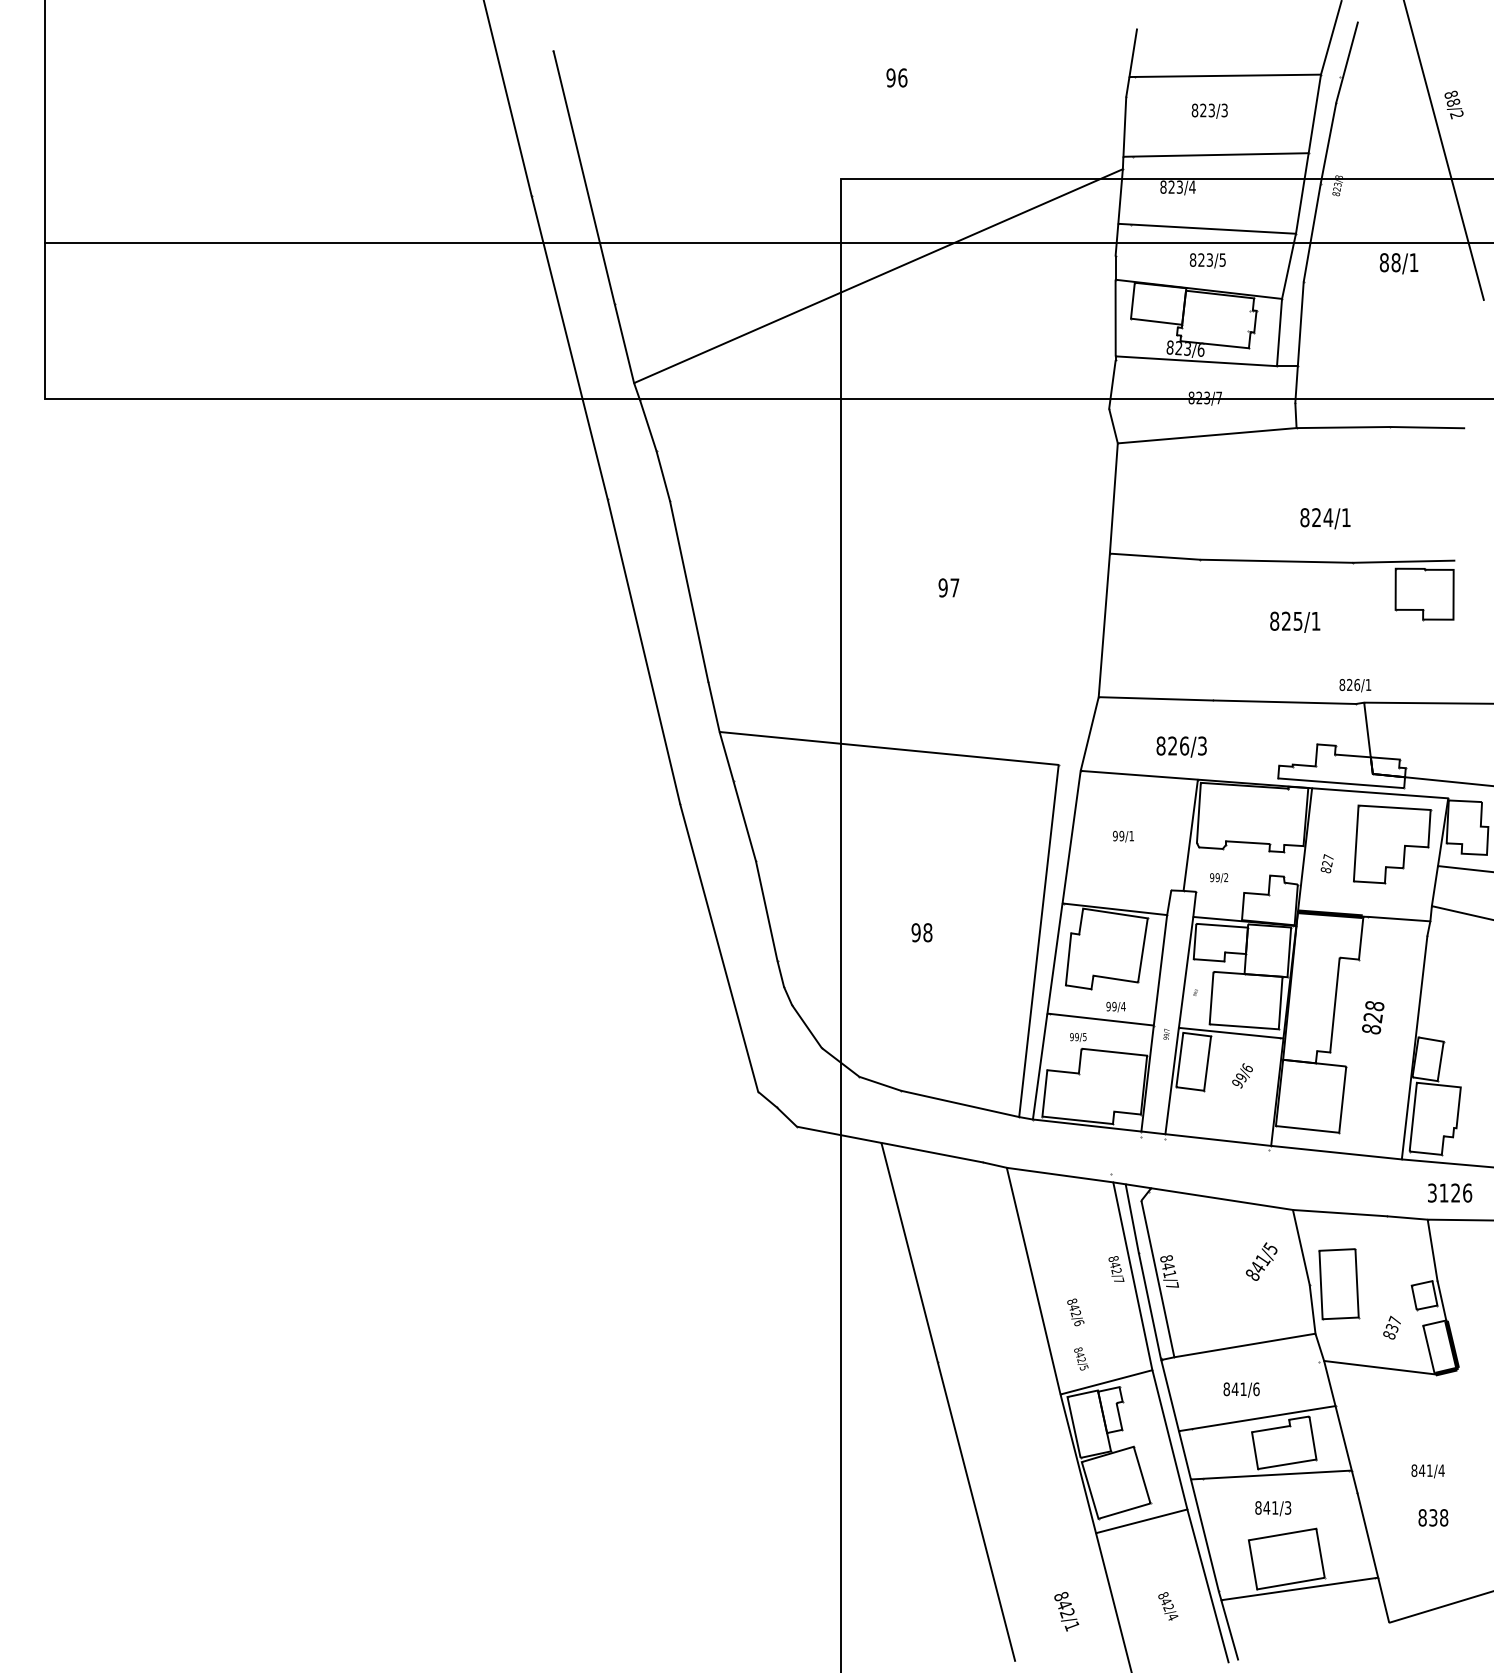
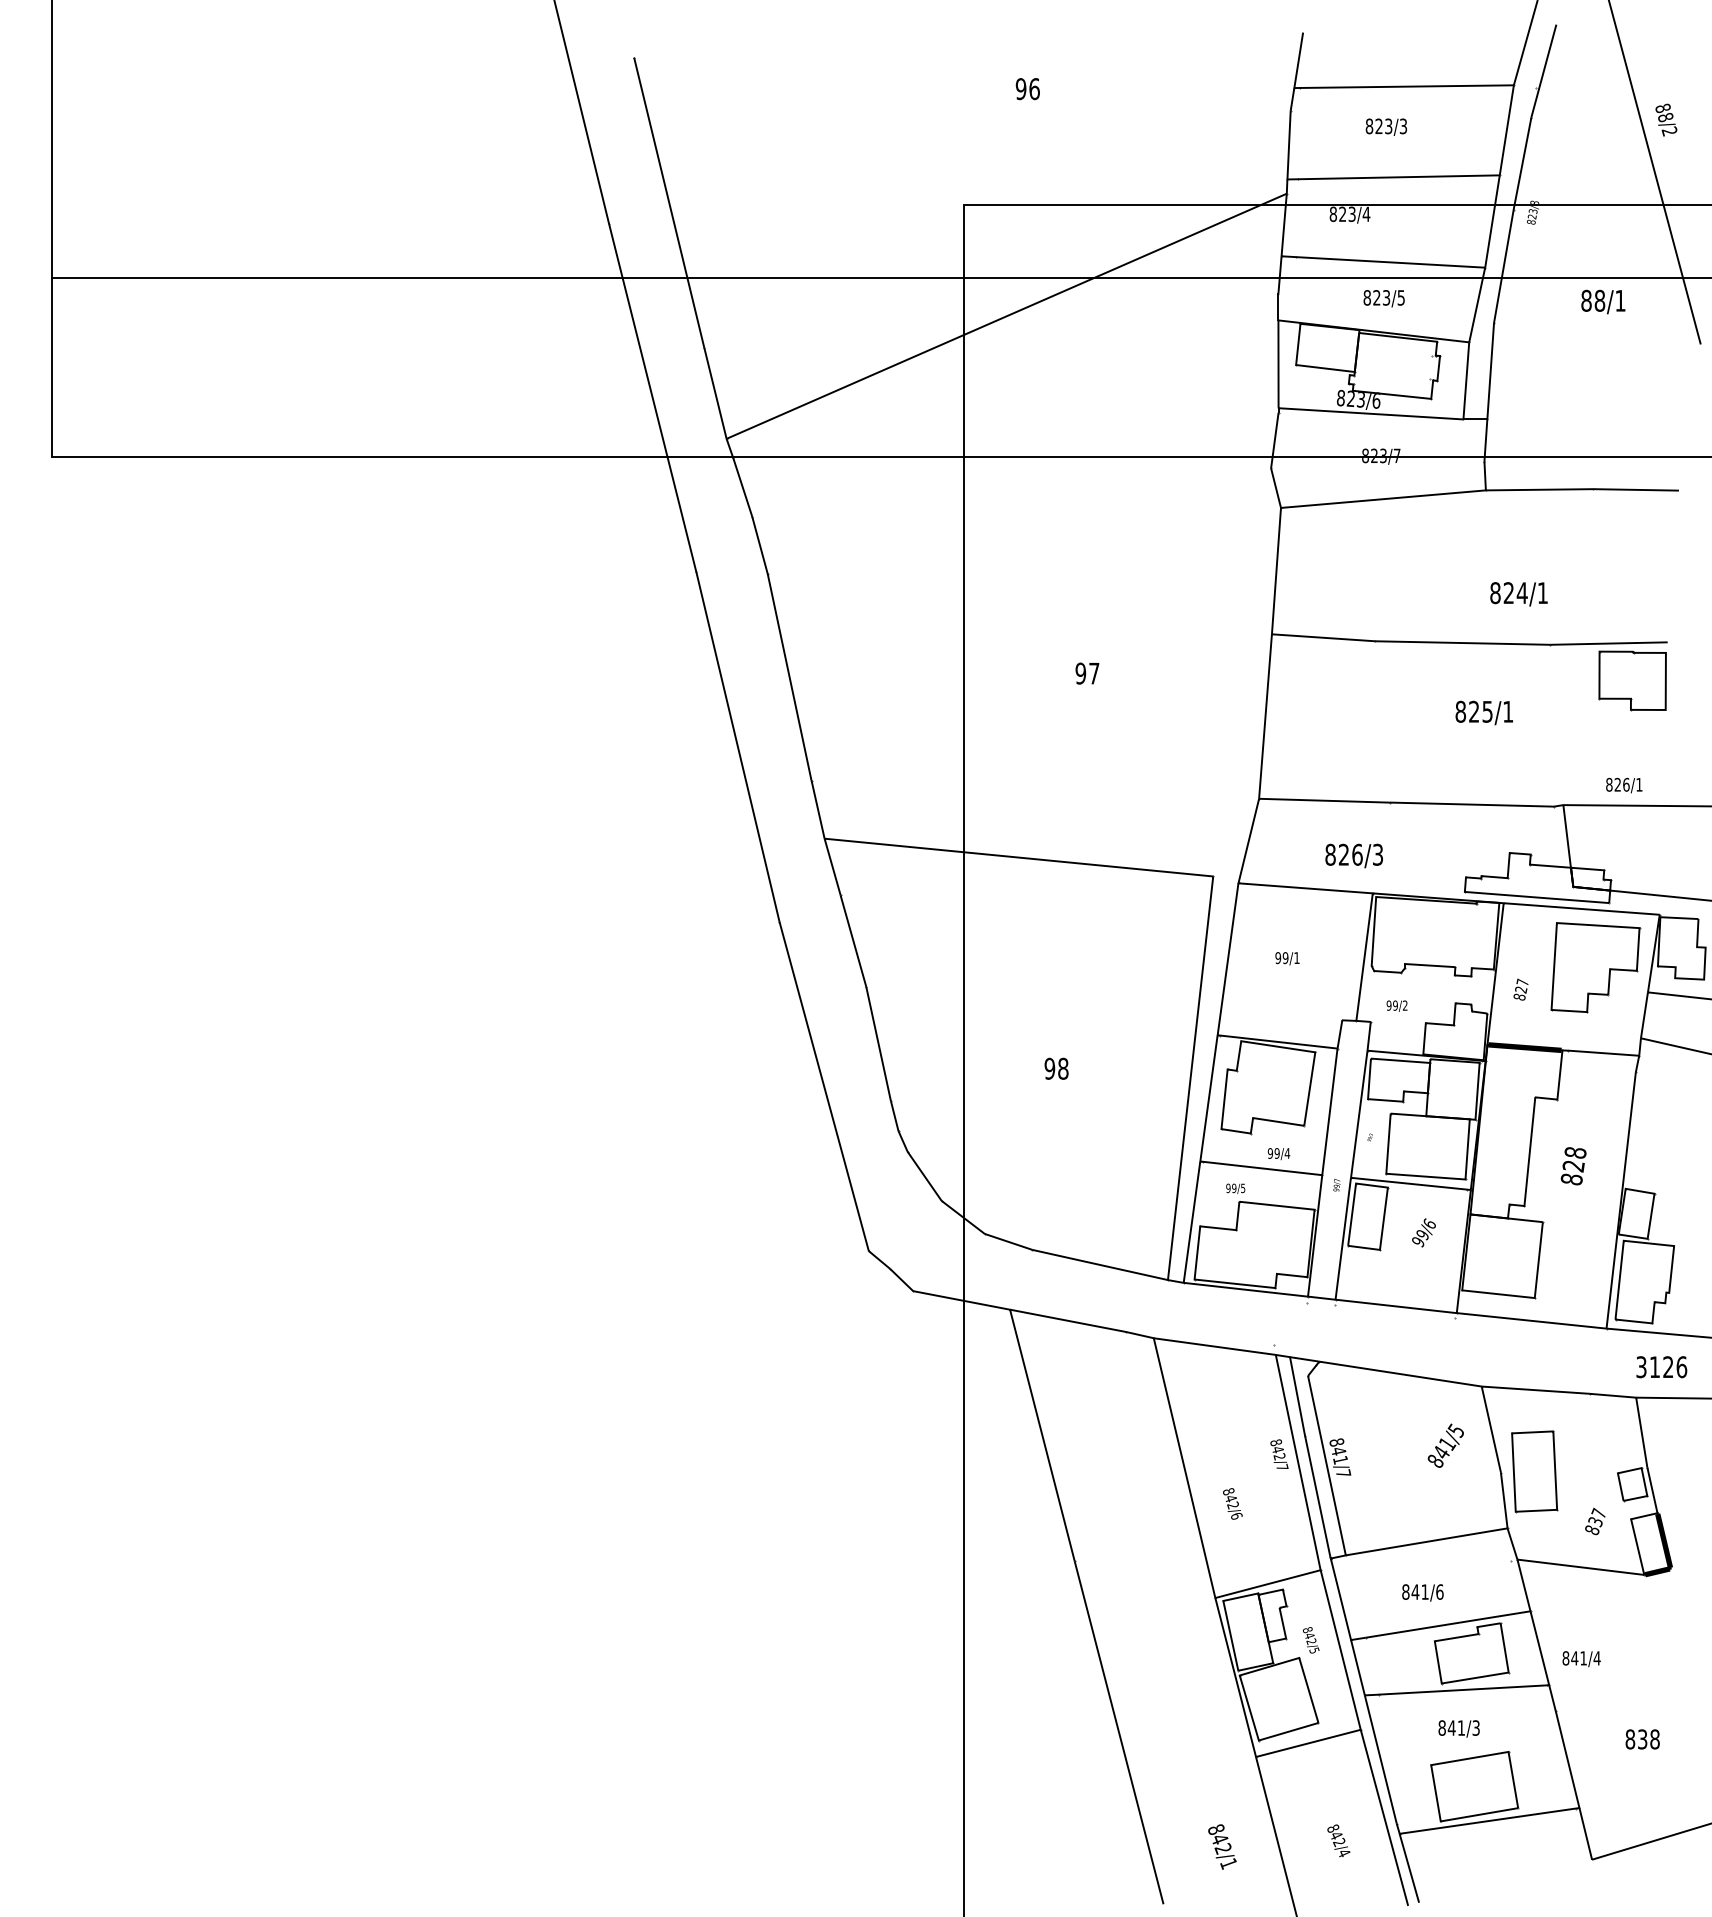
text: (1355, 685) -> (1624, 785), moved
text: (1081, 1359) -> (1311, 1640), moved
text: (1427, 1471) -> (1581, 1659), moved

